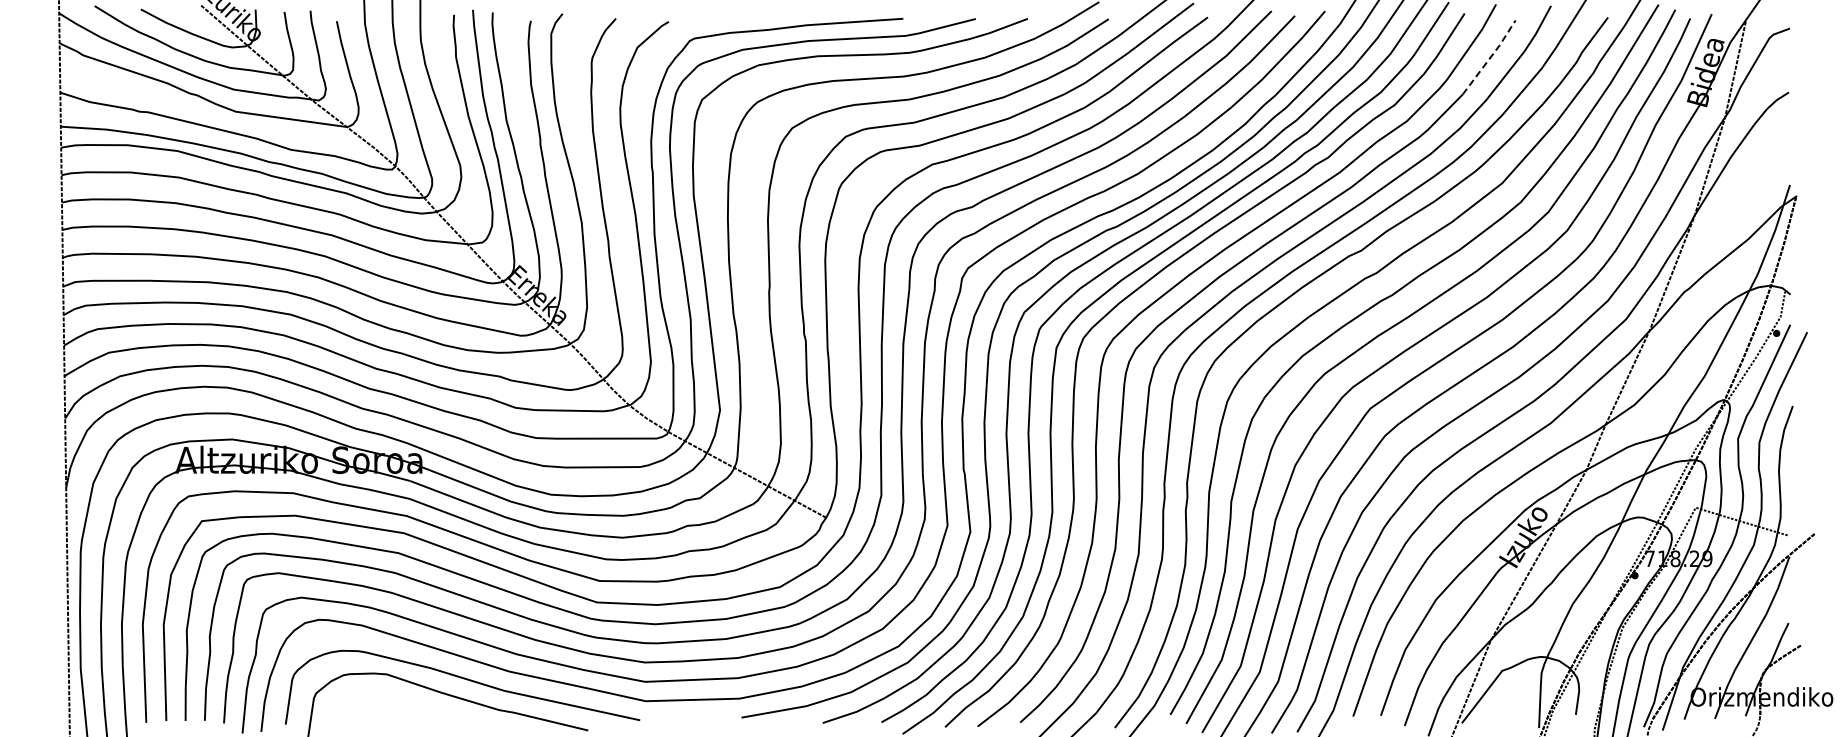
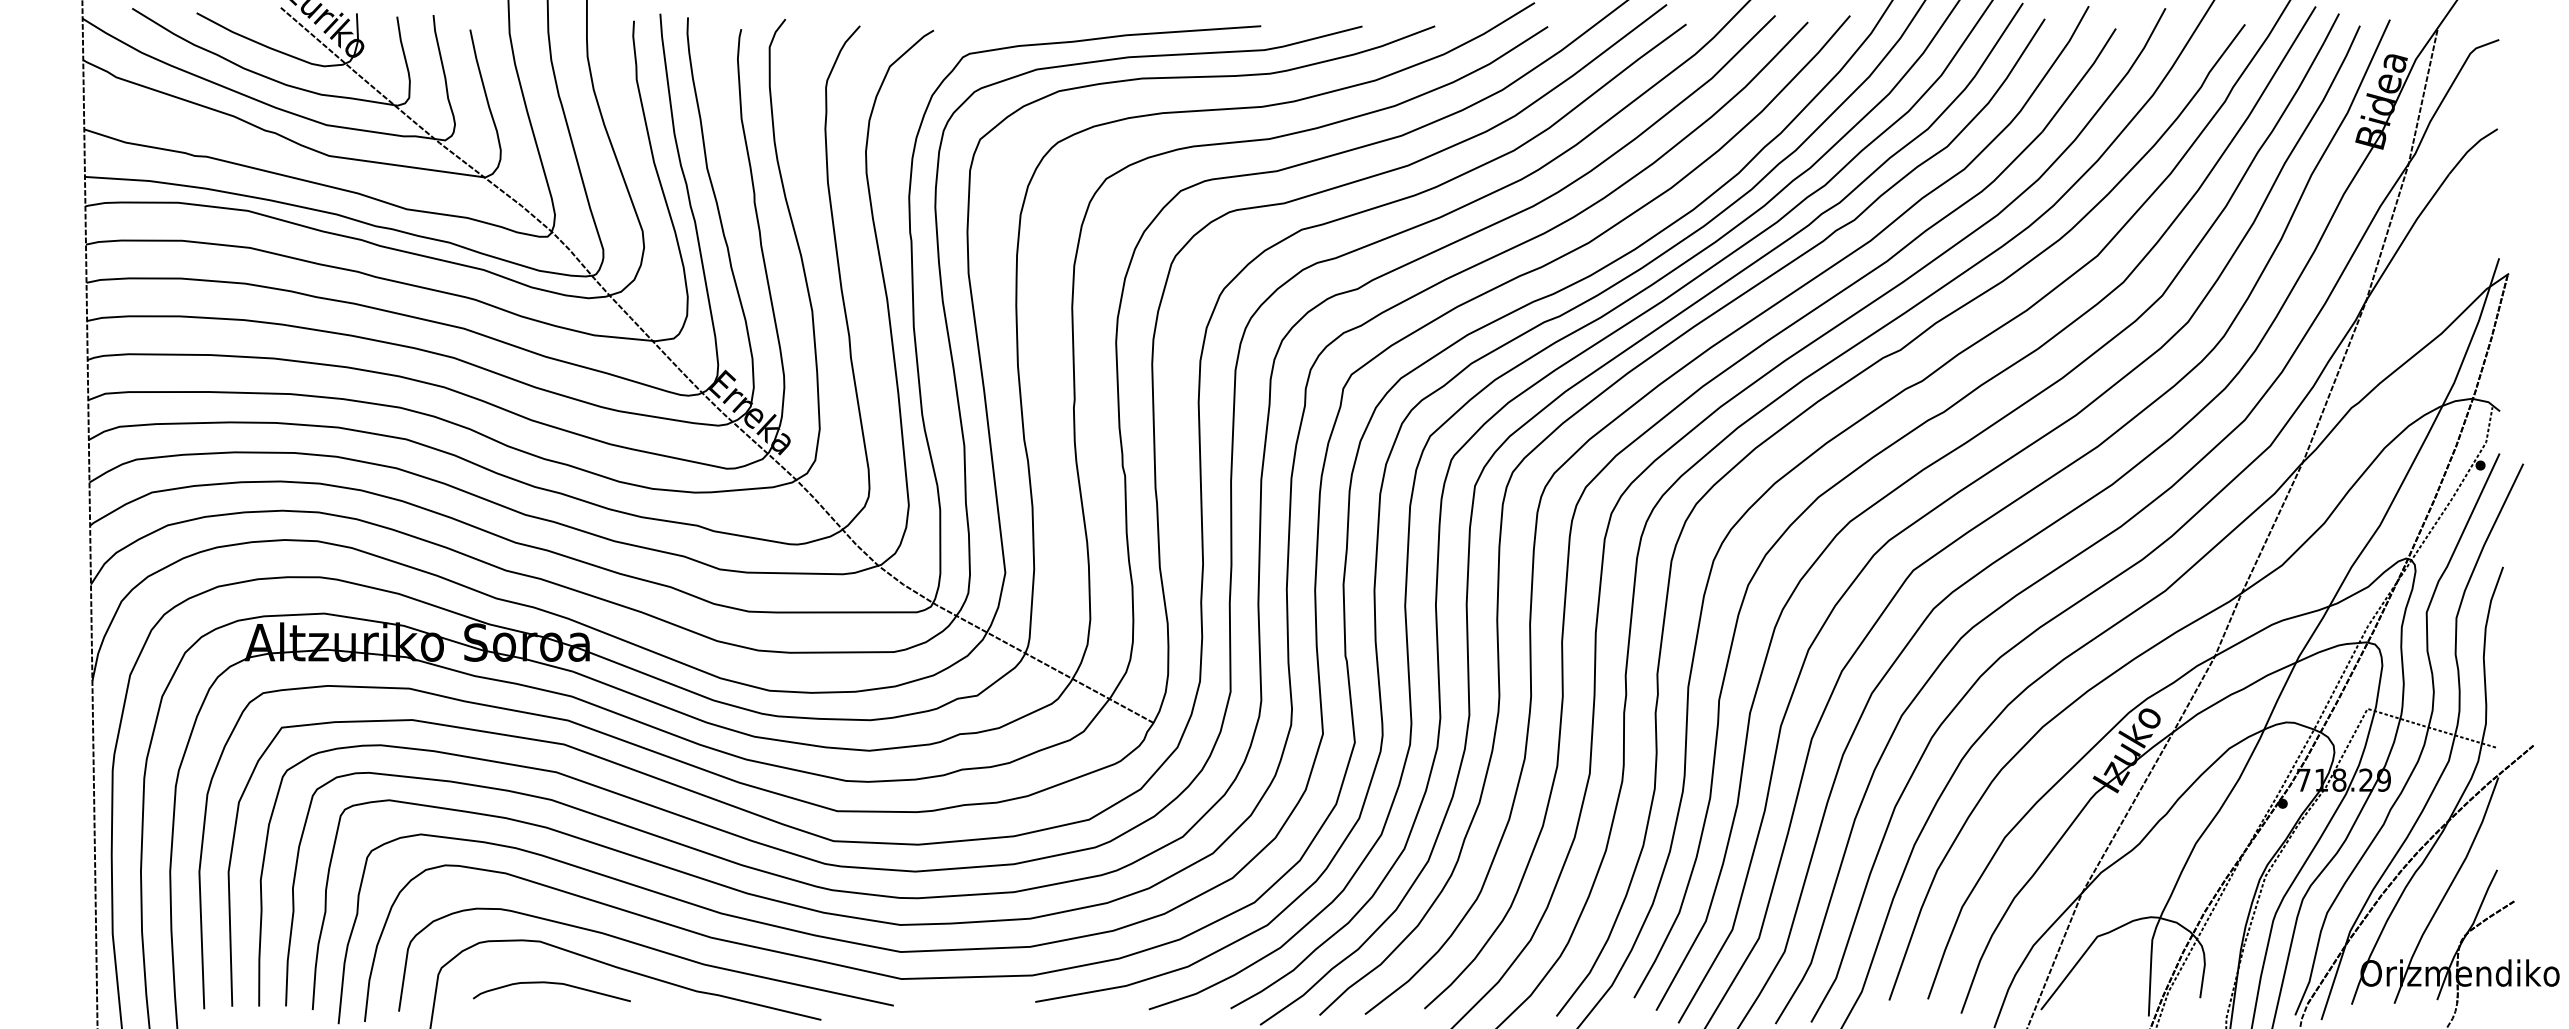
line: (1490, 57) -> (2081, 80), dashed -> solid
curve: (394, 704) -> (550, 983), added

